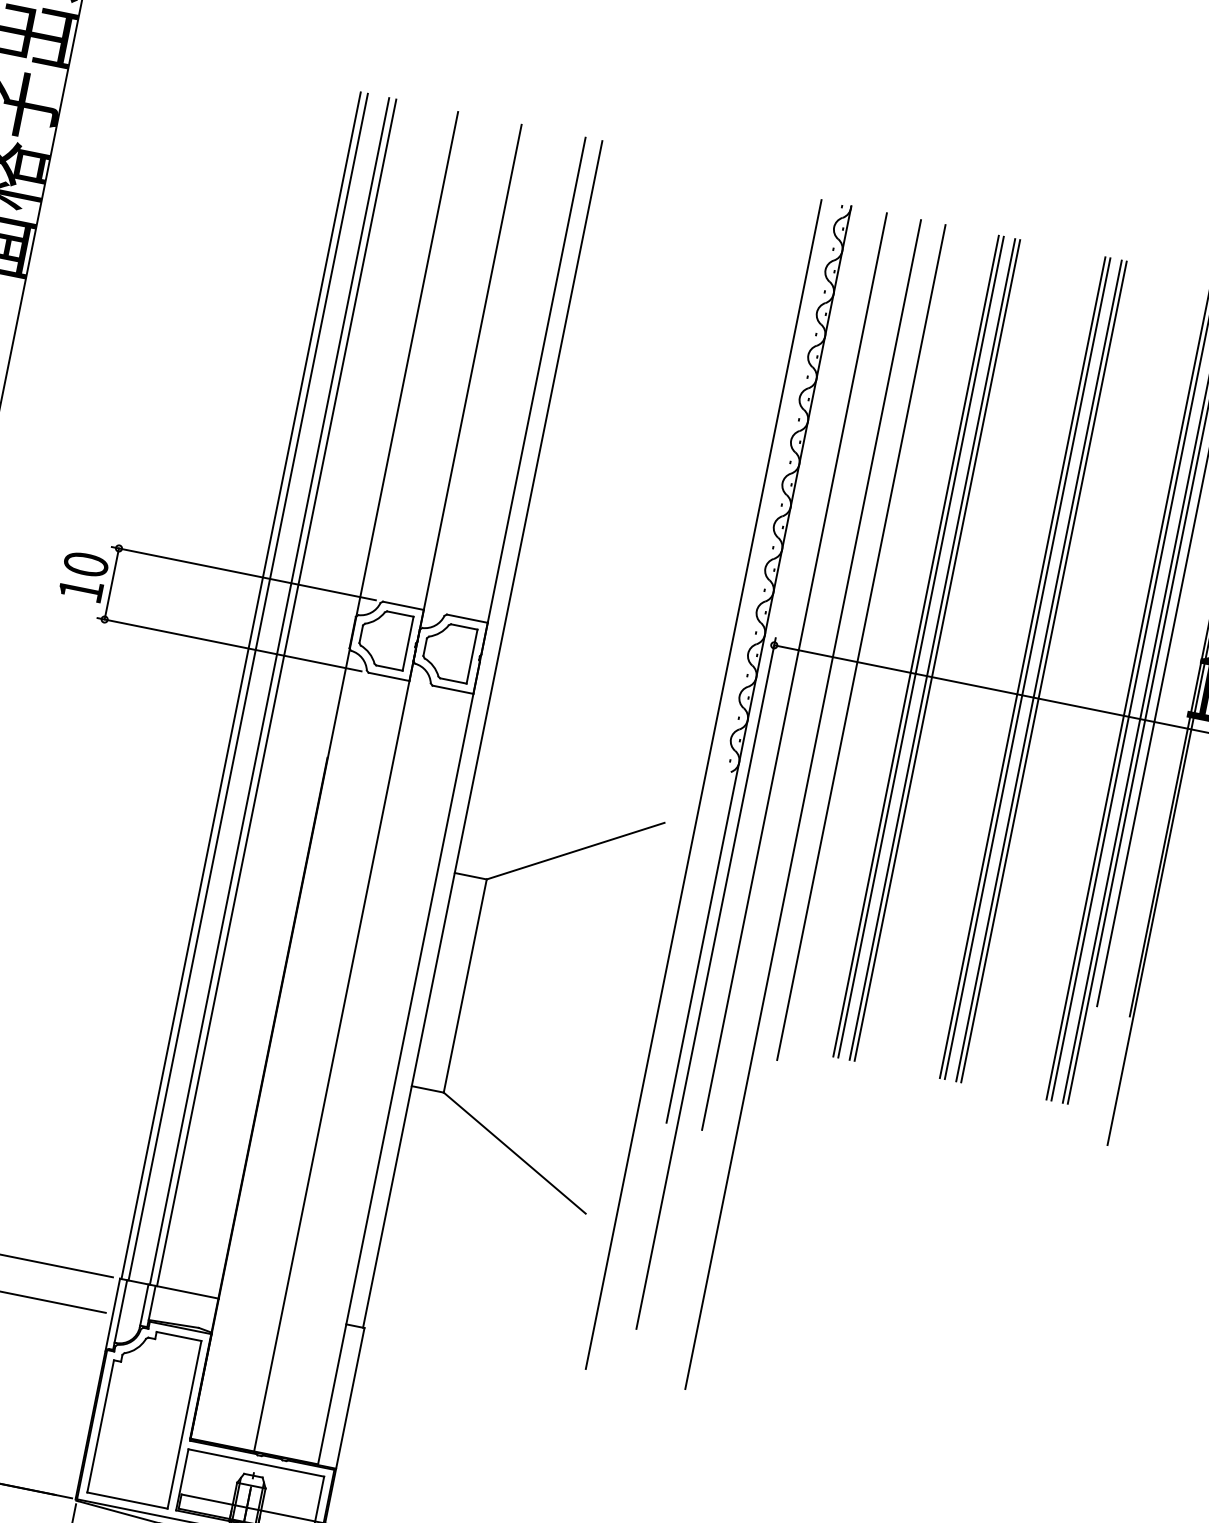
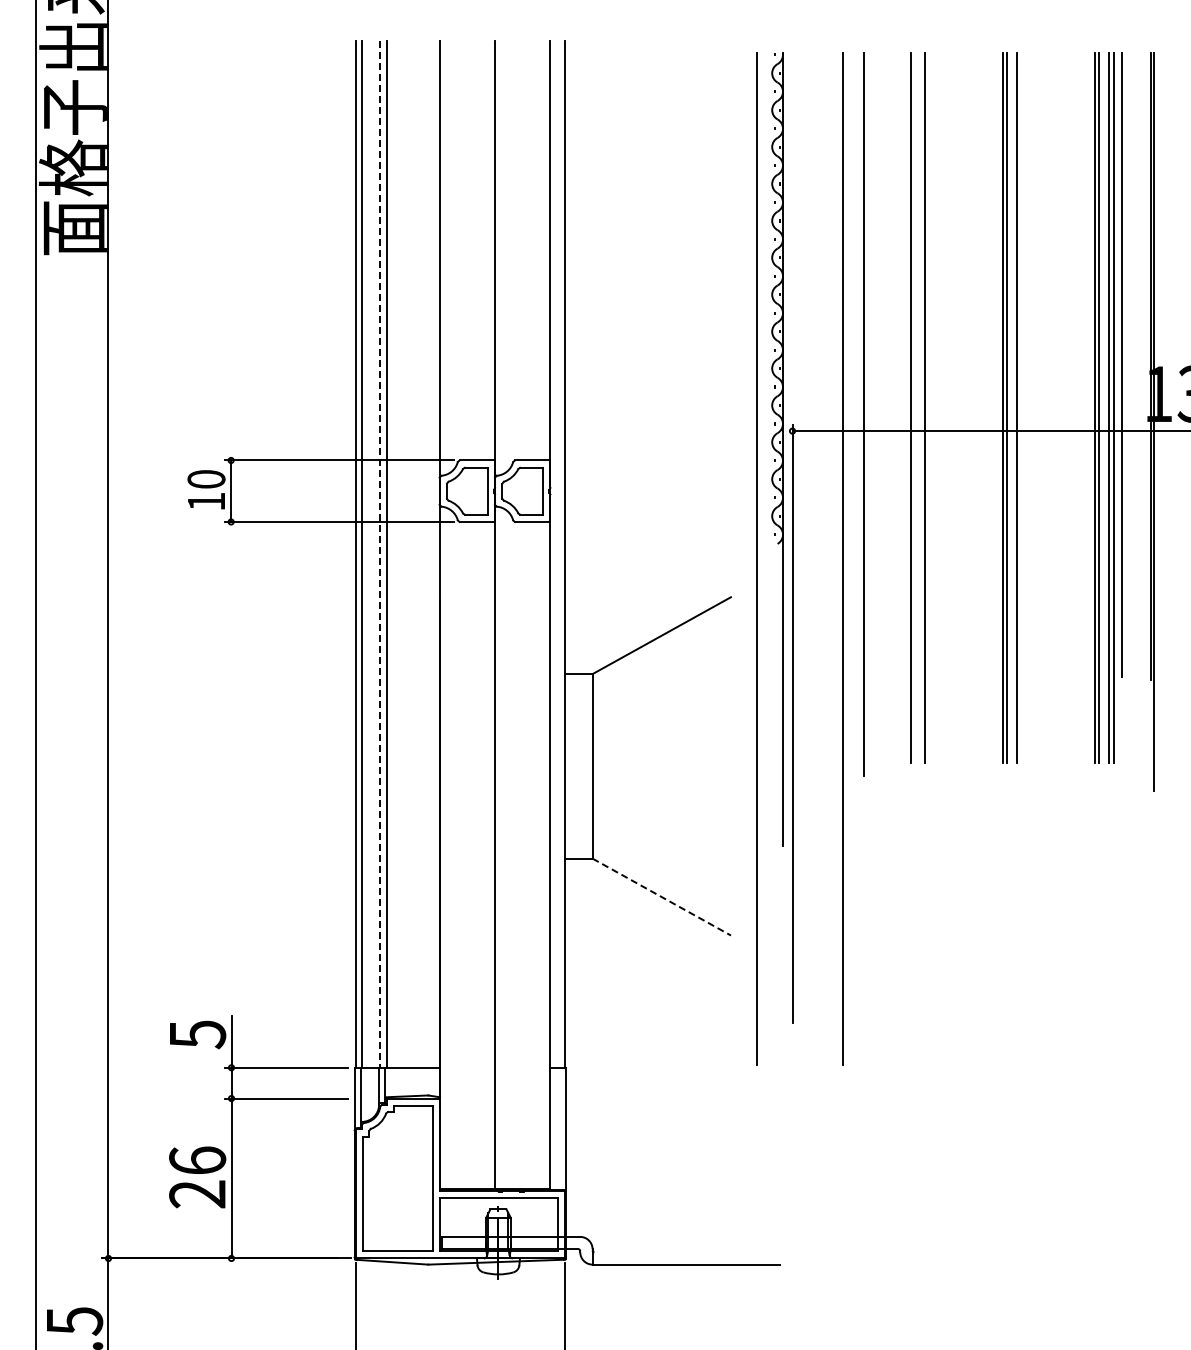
line: (920, 646) -> (914, 407), removed
line: (938, 649) -> (929, 407), removed
line: (794, 671) -> (813, 449), removed
line: (1044, 671) -> (1021, 407), removed
line: (269, 691) -> (380, 554), solid -> dashed
line: (515, 1153) -> (662, 897), solid -> dashed

